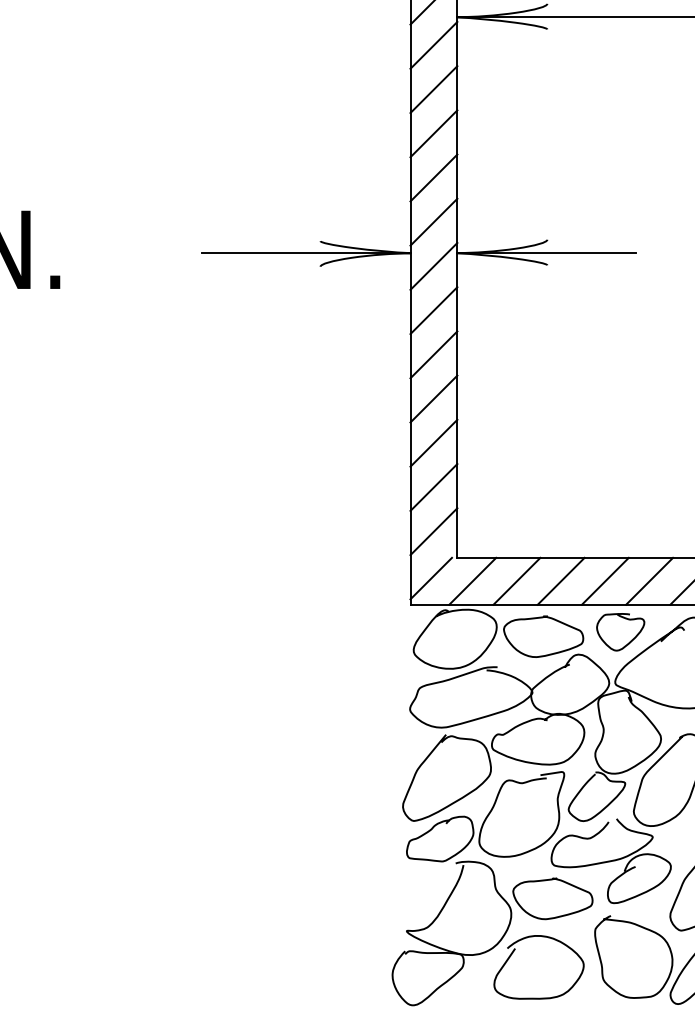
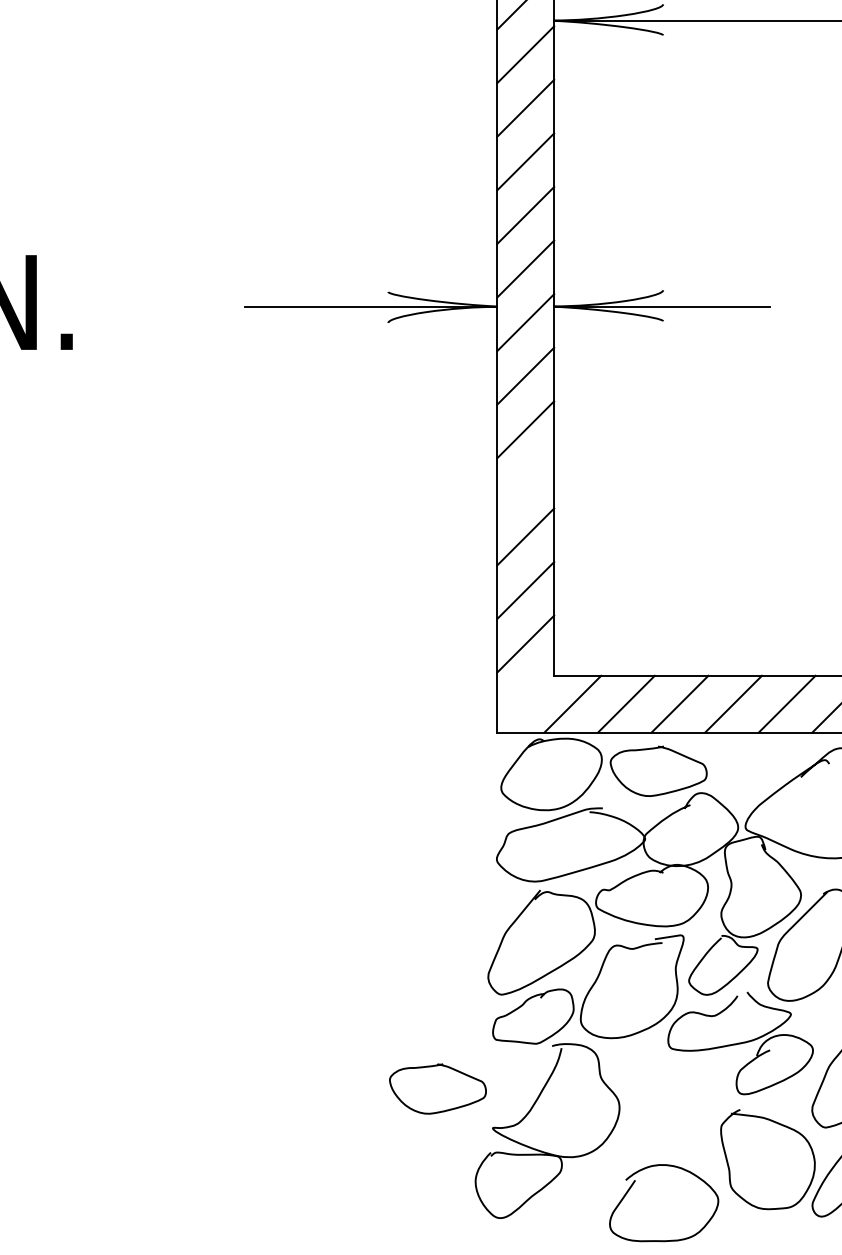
line: (433, 398) -> (525, 482), removed
line: (431, 578) -> (522, 700), removed
curve: (629, 641) -> (762, 777), removed
curve: (548, 881) -> (432, 1067), moved
curve: (514, 951) -> (634, 1183), moved

